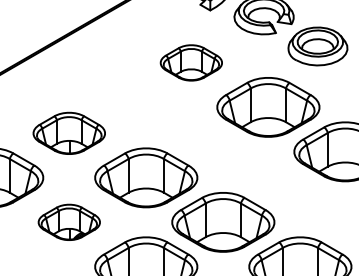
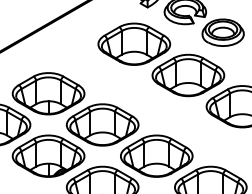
part: (191, 62) -> (134, 44), size x1.67
part: (69, 133) -> (48, 93), size x1.43
part: (69, 222) -> (48, 156), size x1.67

